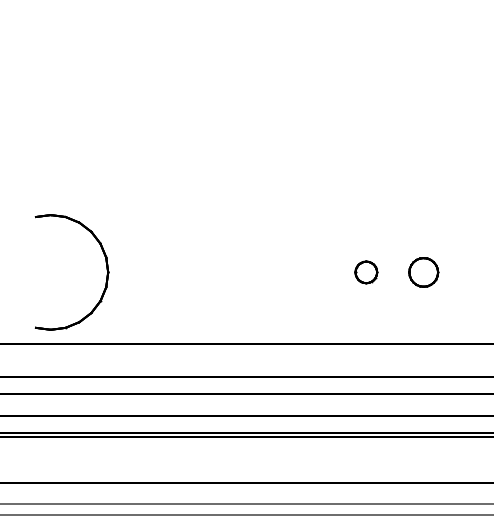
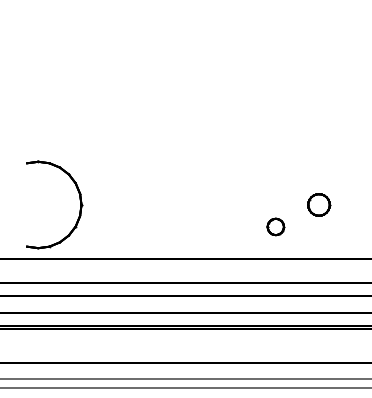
part: (365, 271) -> (275, 226), moved

